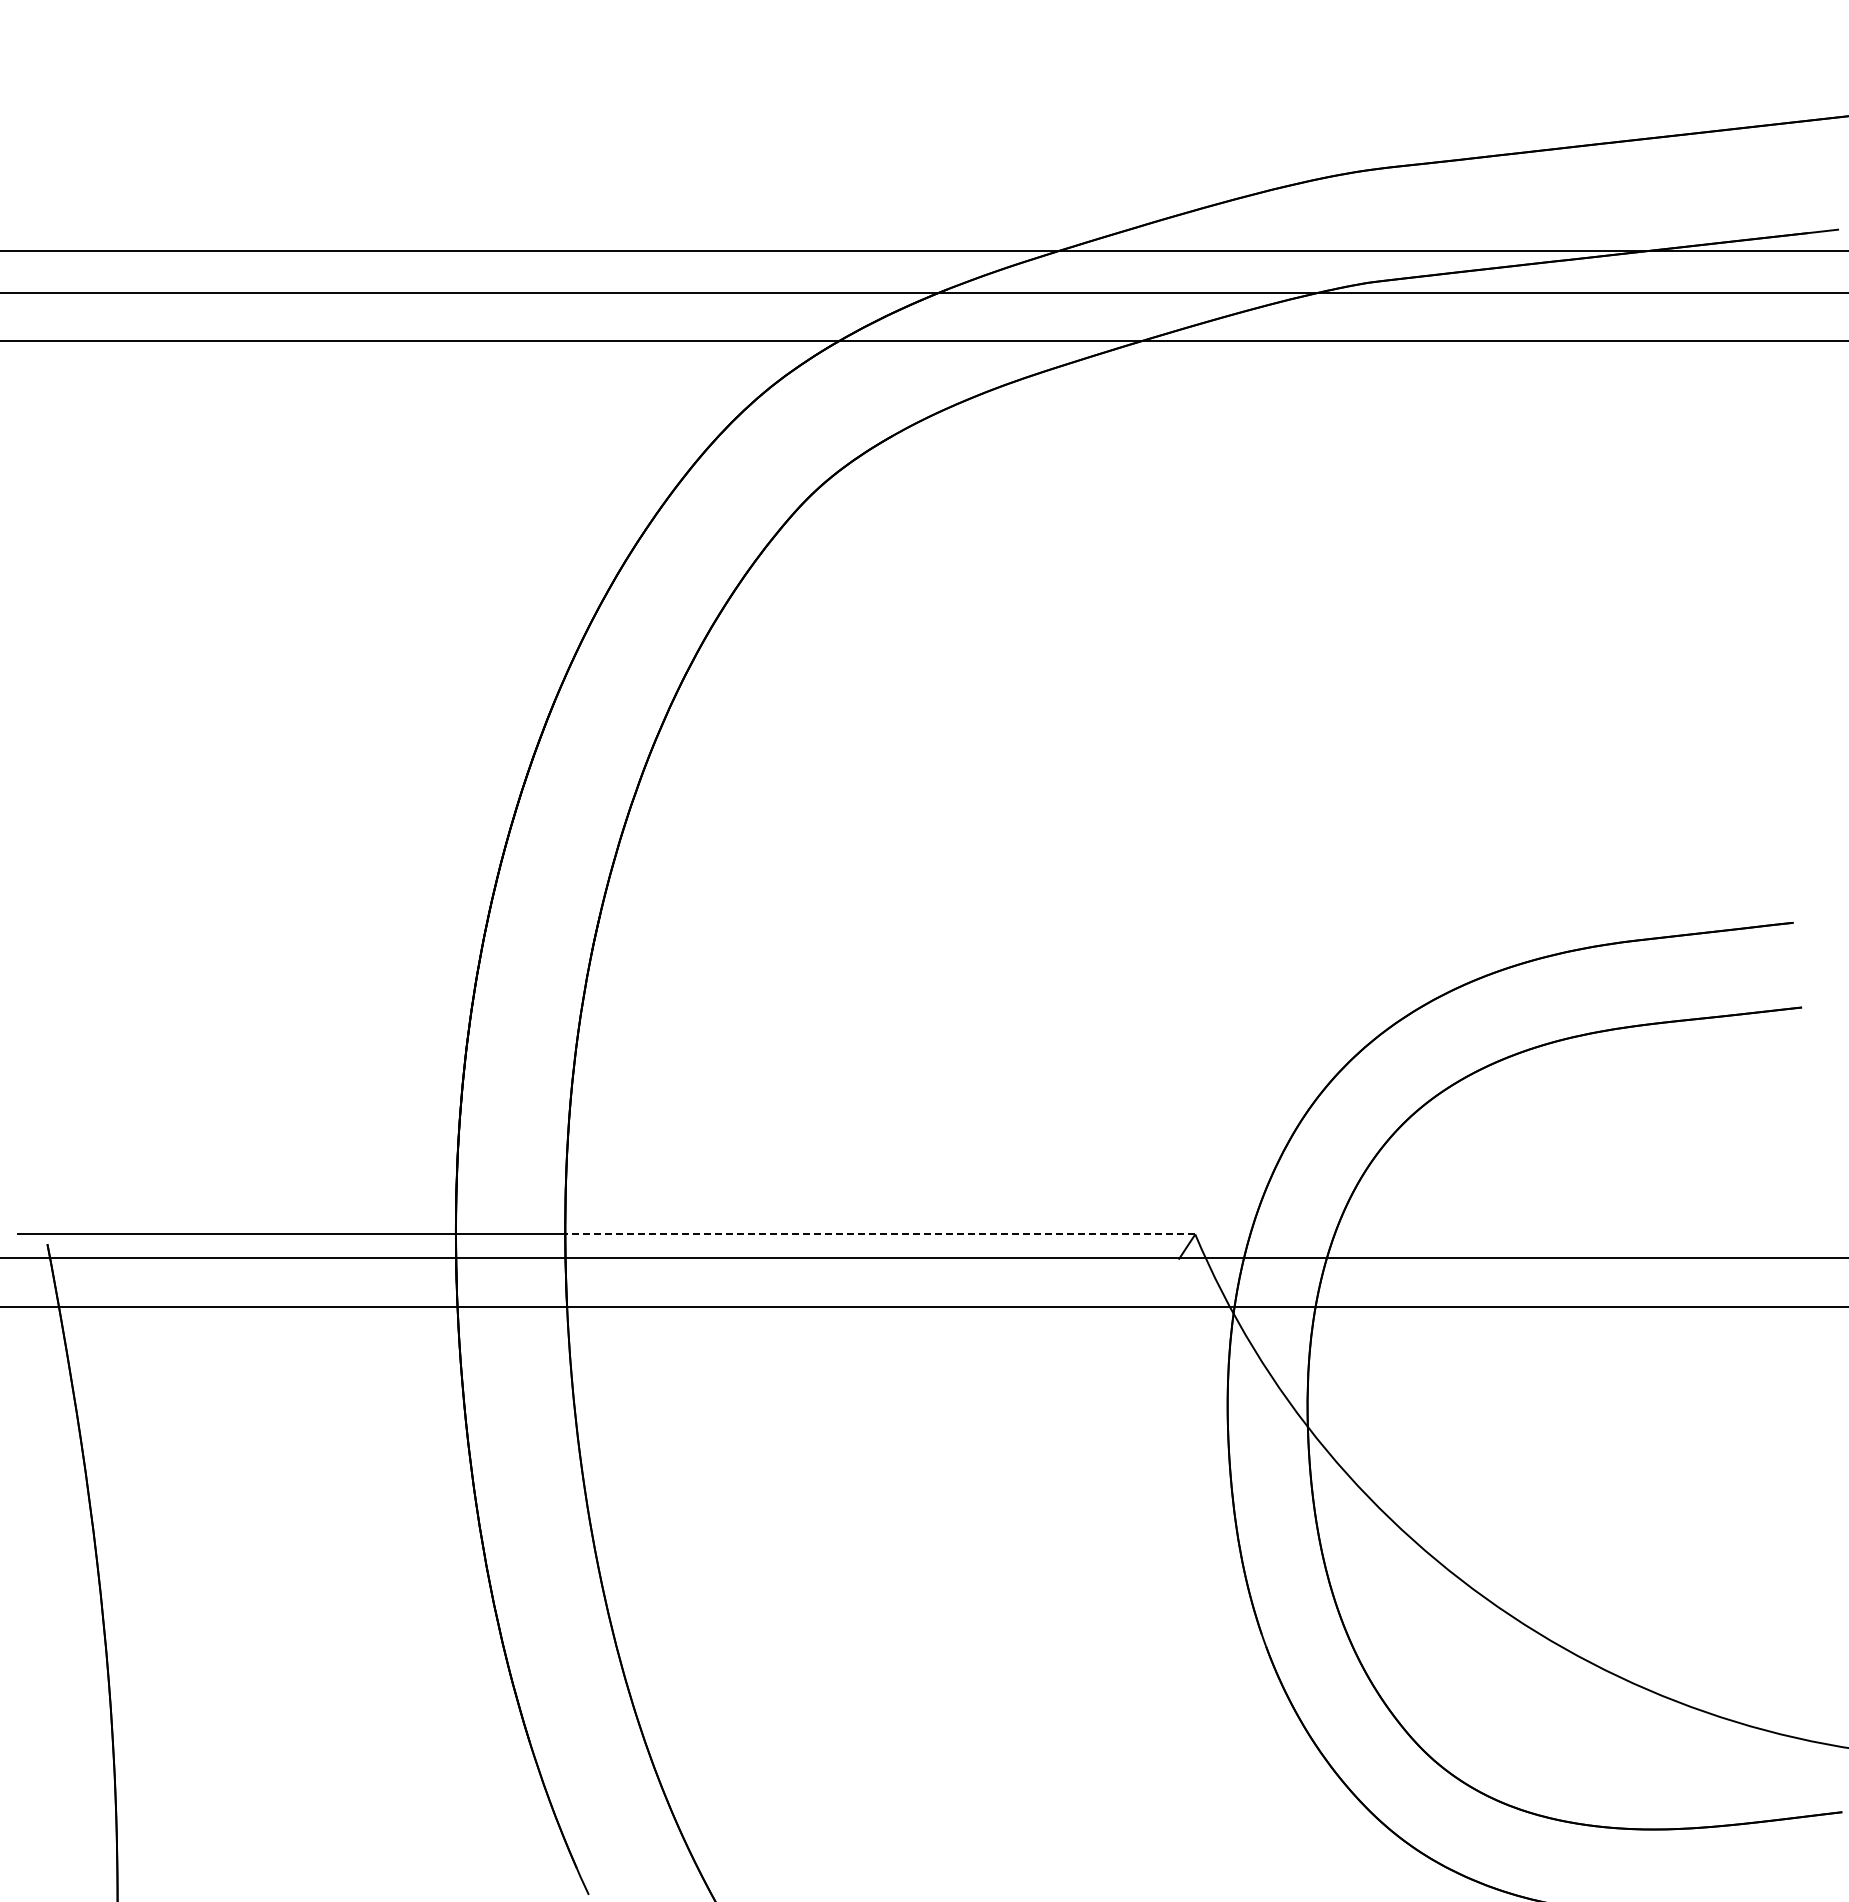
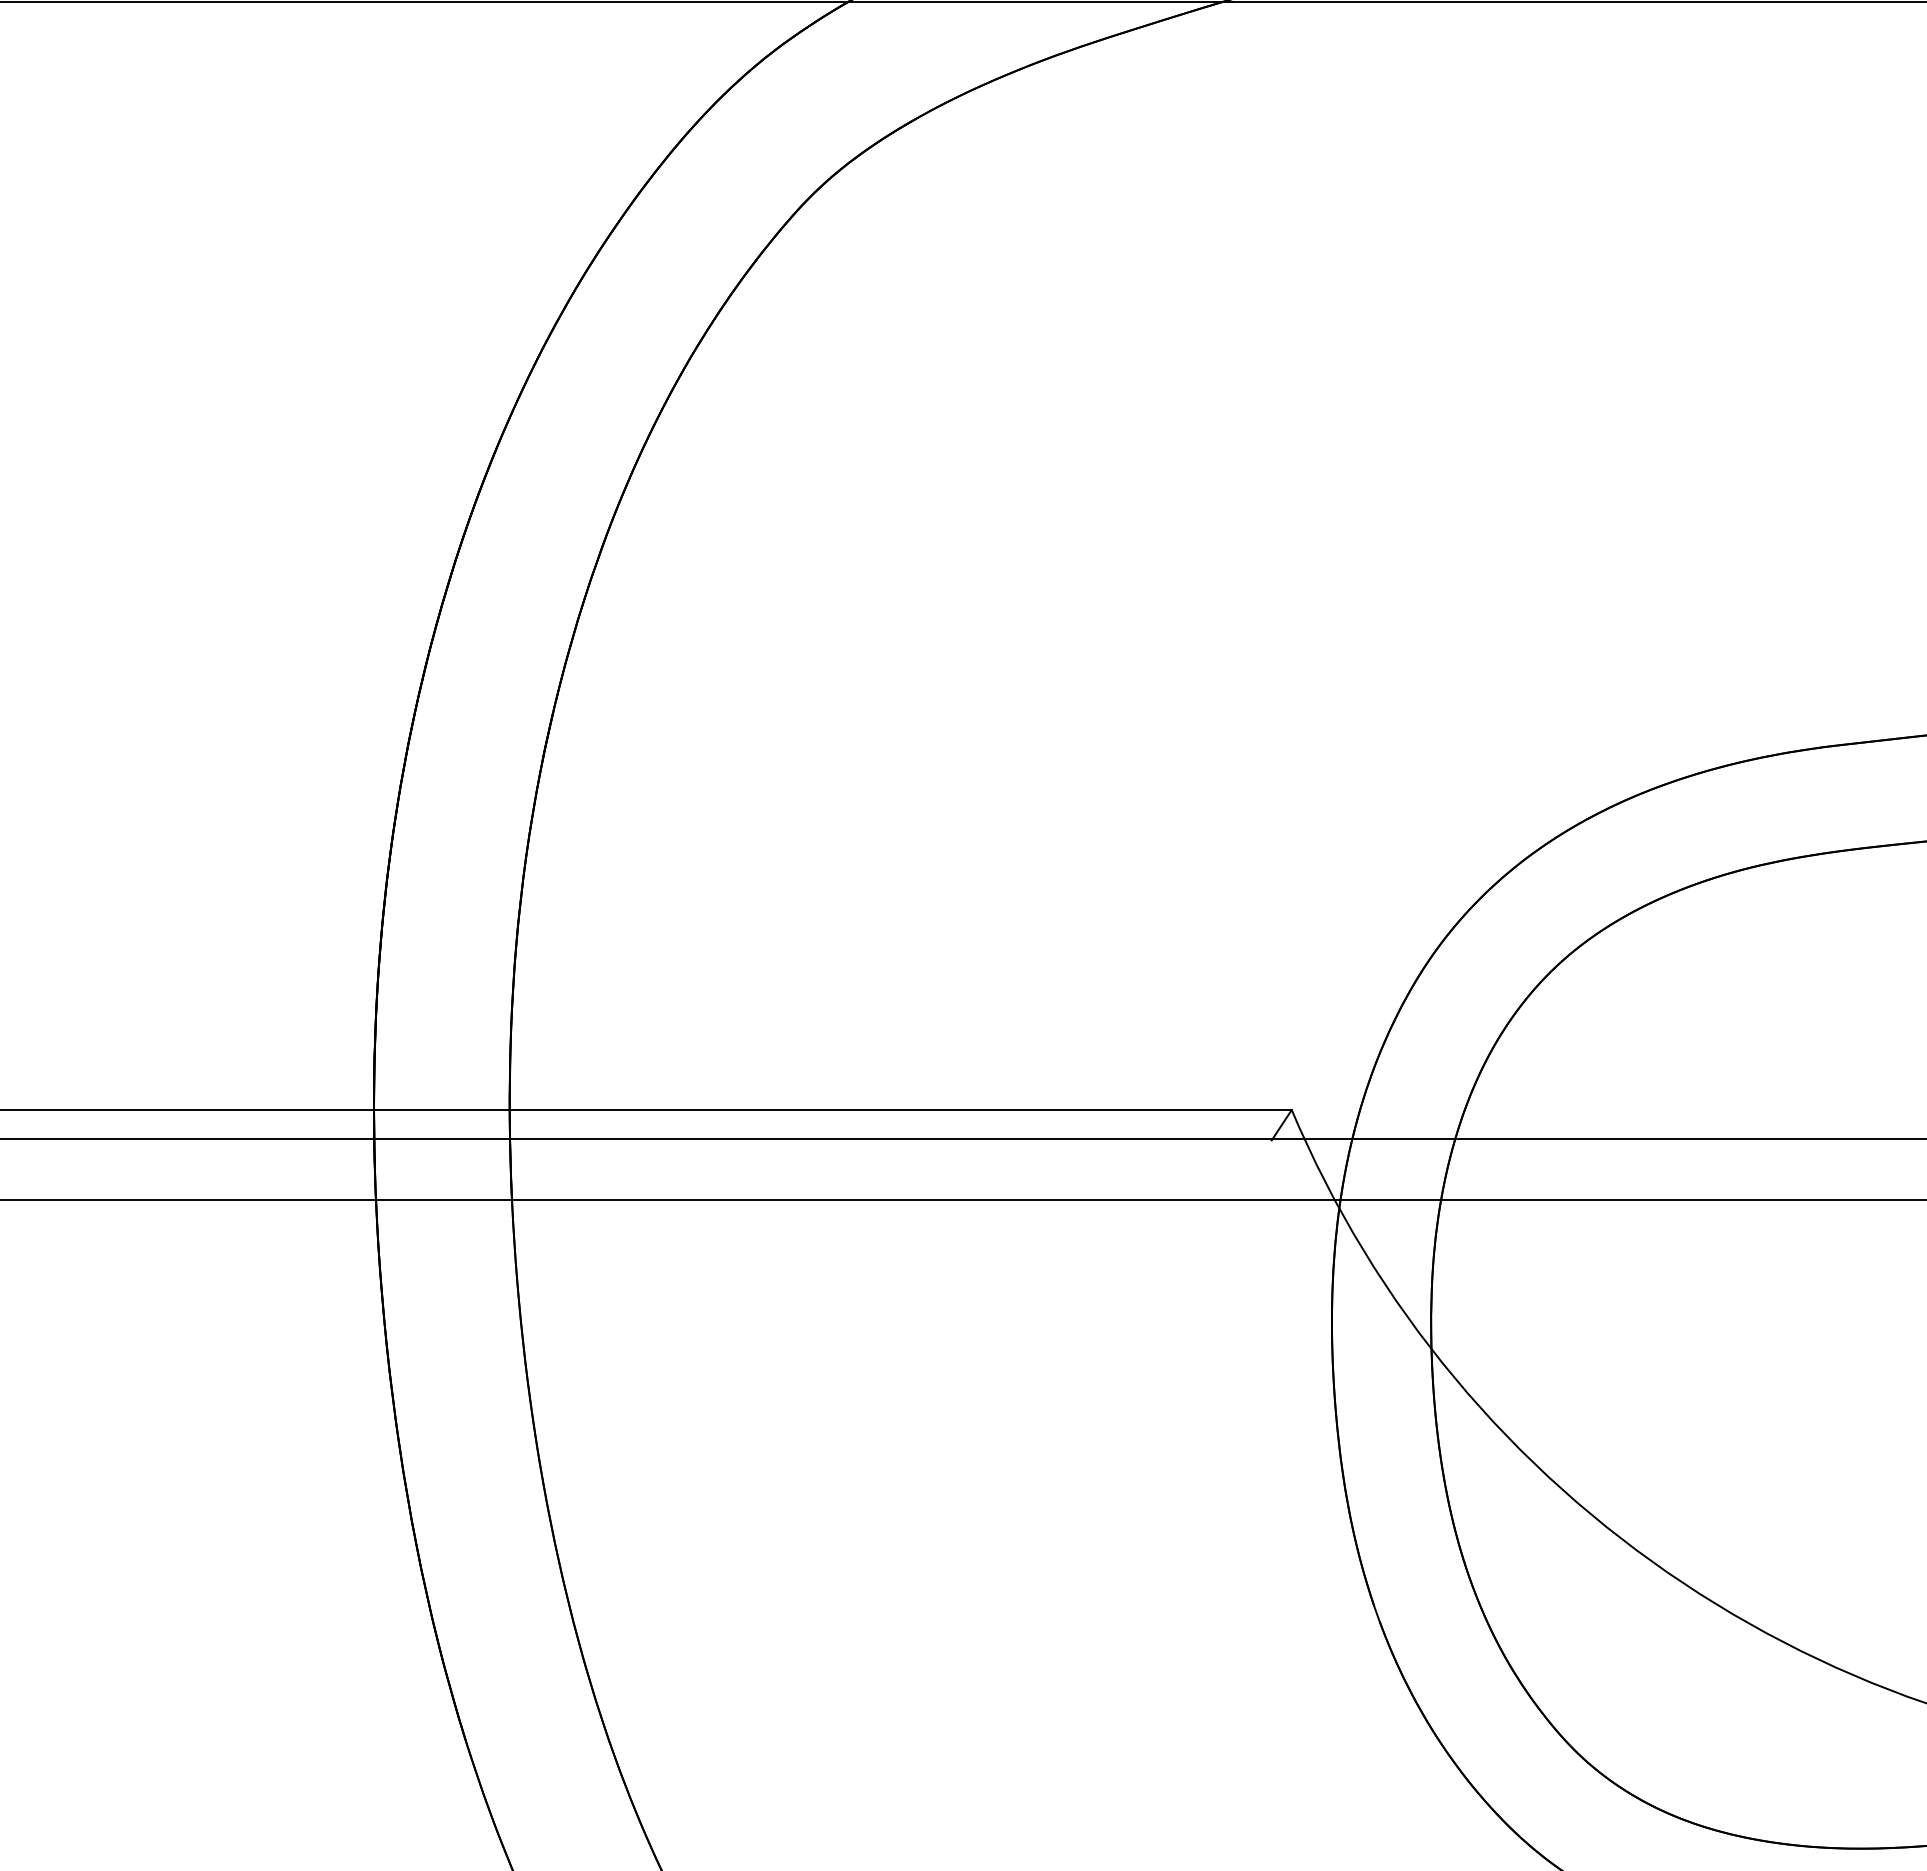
line: (879, 1234) -> (899, 1110), dashed -> solid

